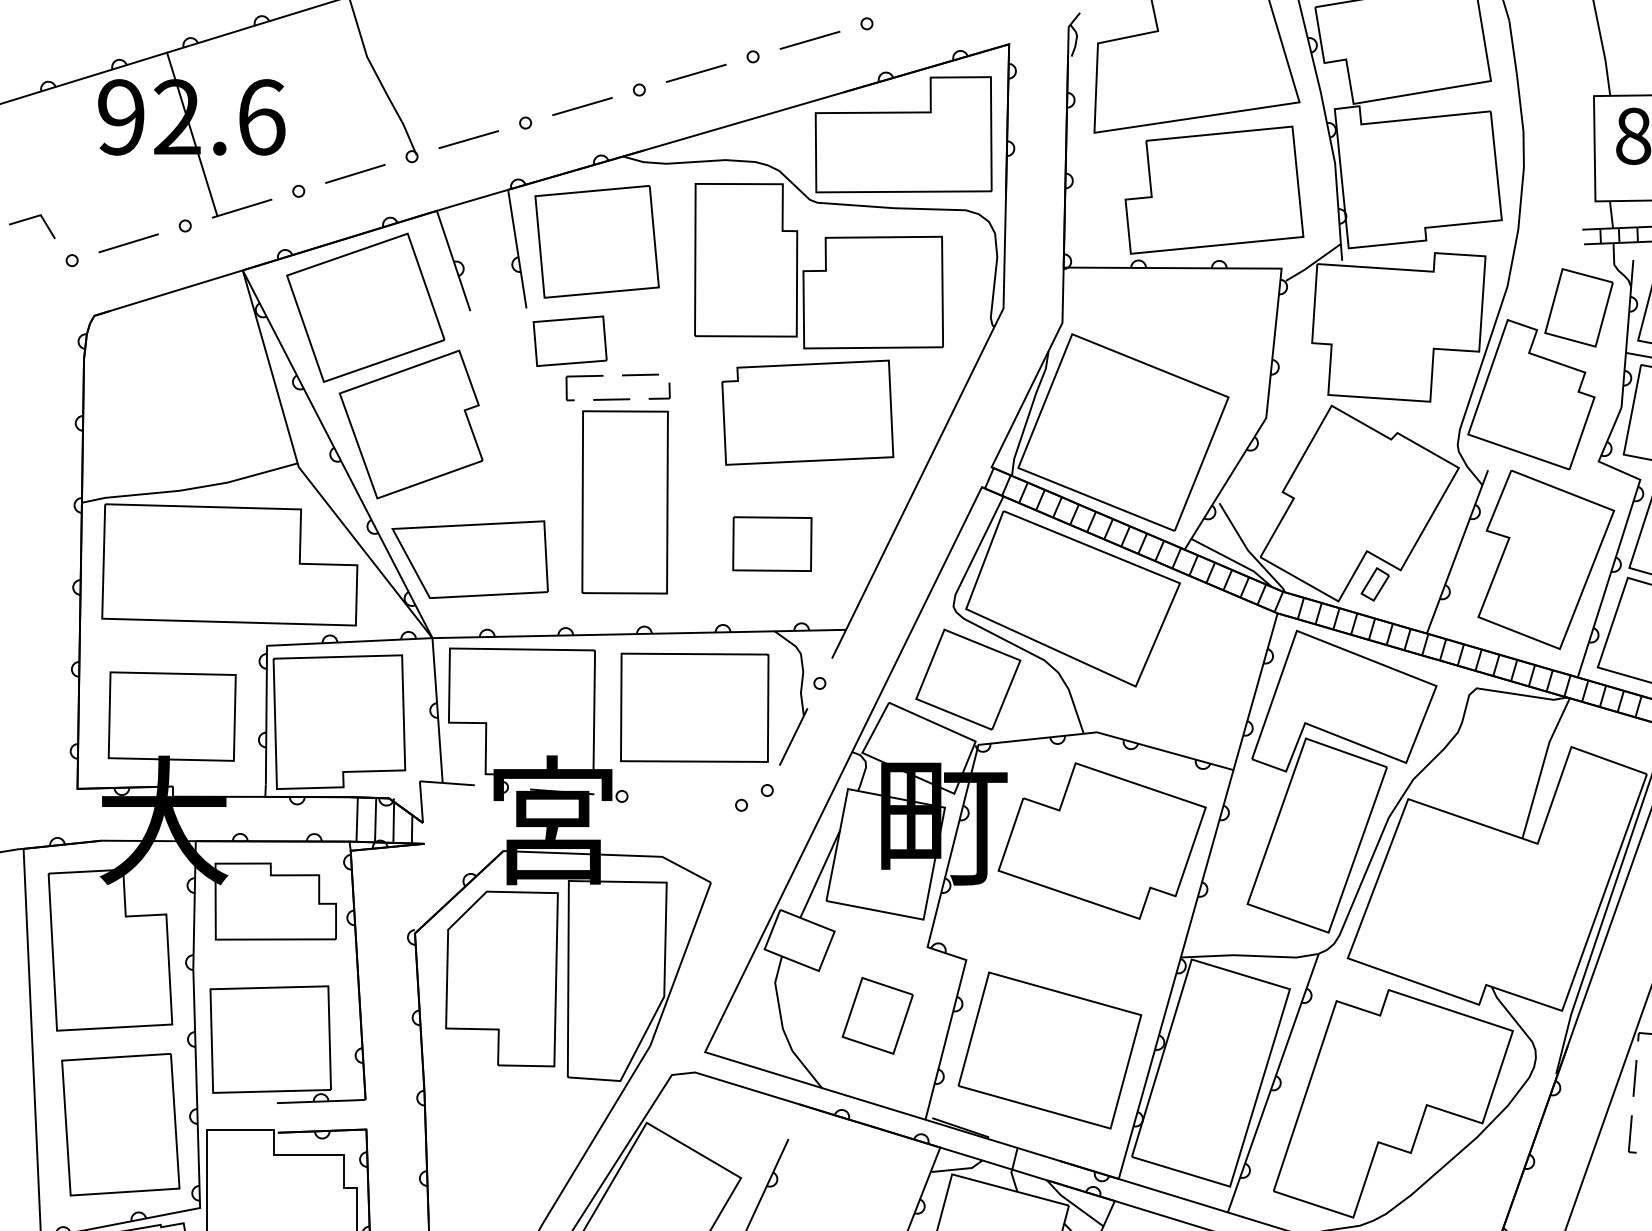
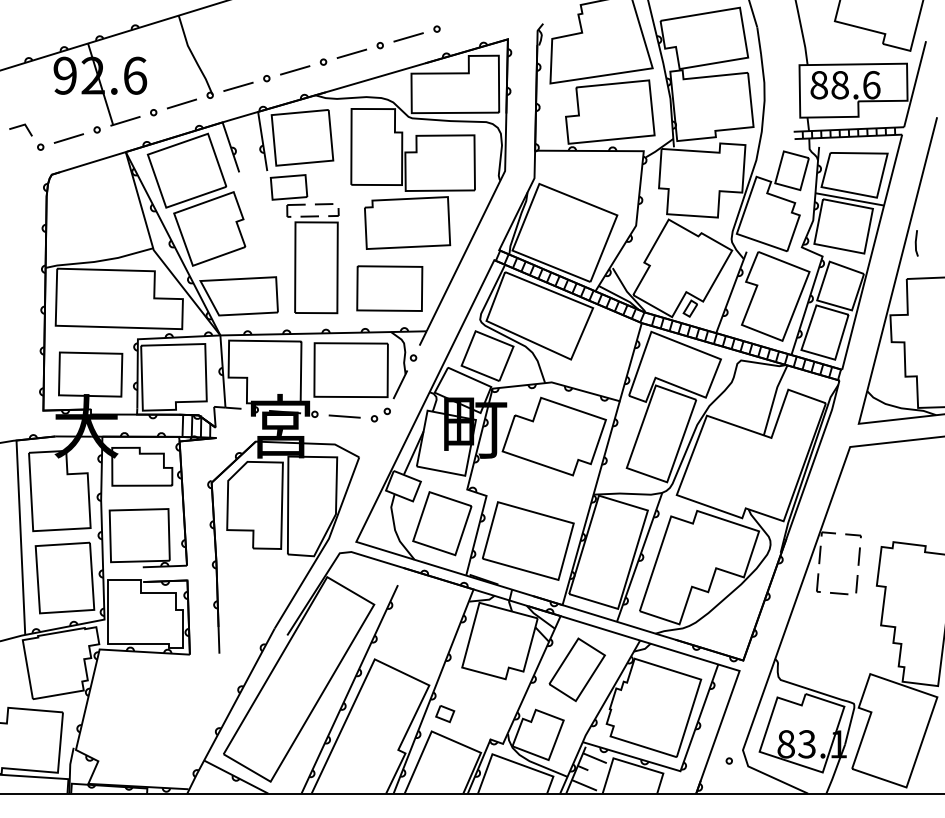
part: (771, 543) -> (389, 288), size x1.67
line: (681, 800) -> (344, 416), added
part: (877, 1015) -> (442, 523), size x1.67

